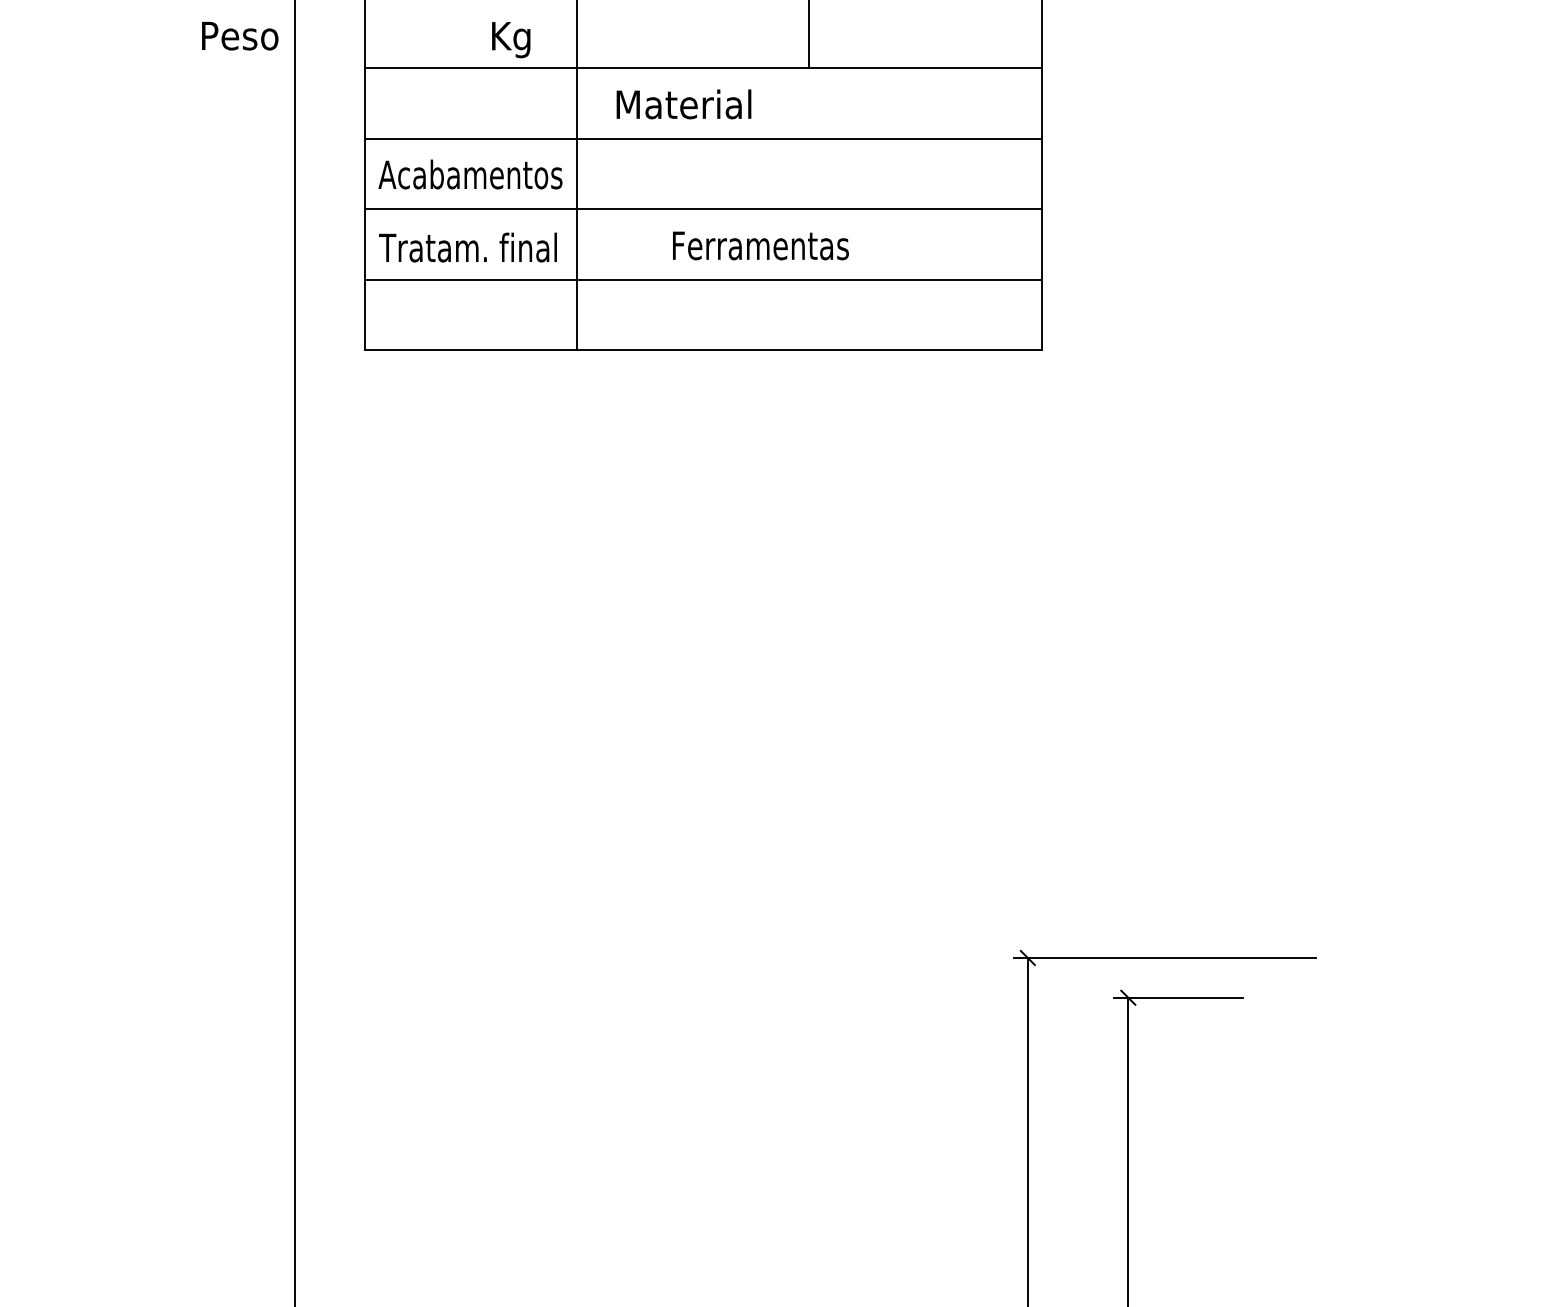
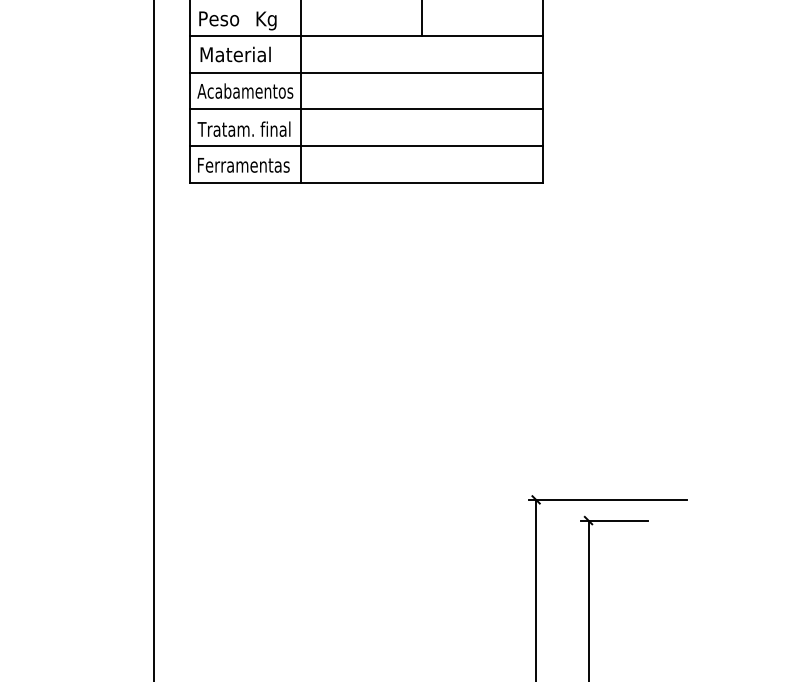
text: (240, 35) -> (219, 18), moved
text: (683, 104) -> (235, 54), moved
text: (760, 246) -> (243, 165), moved

